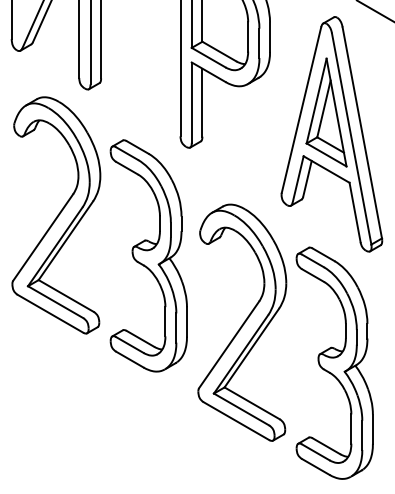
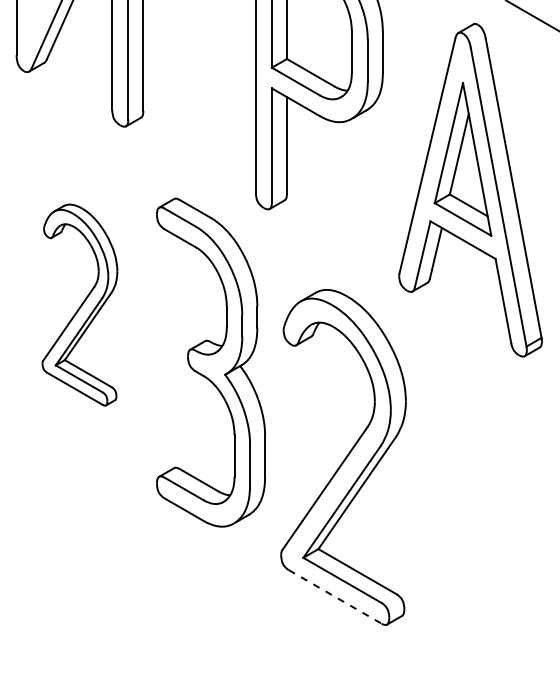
part: (56, 214) -> (79, 304), size x0.6
part: (334, 363) -> (474, 514), removed
line: (236, 420) -> (335, 596), solid -> dashed

